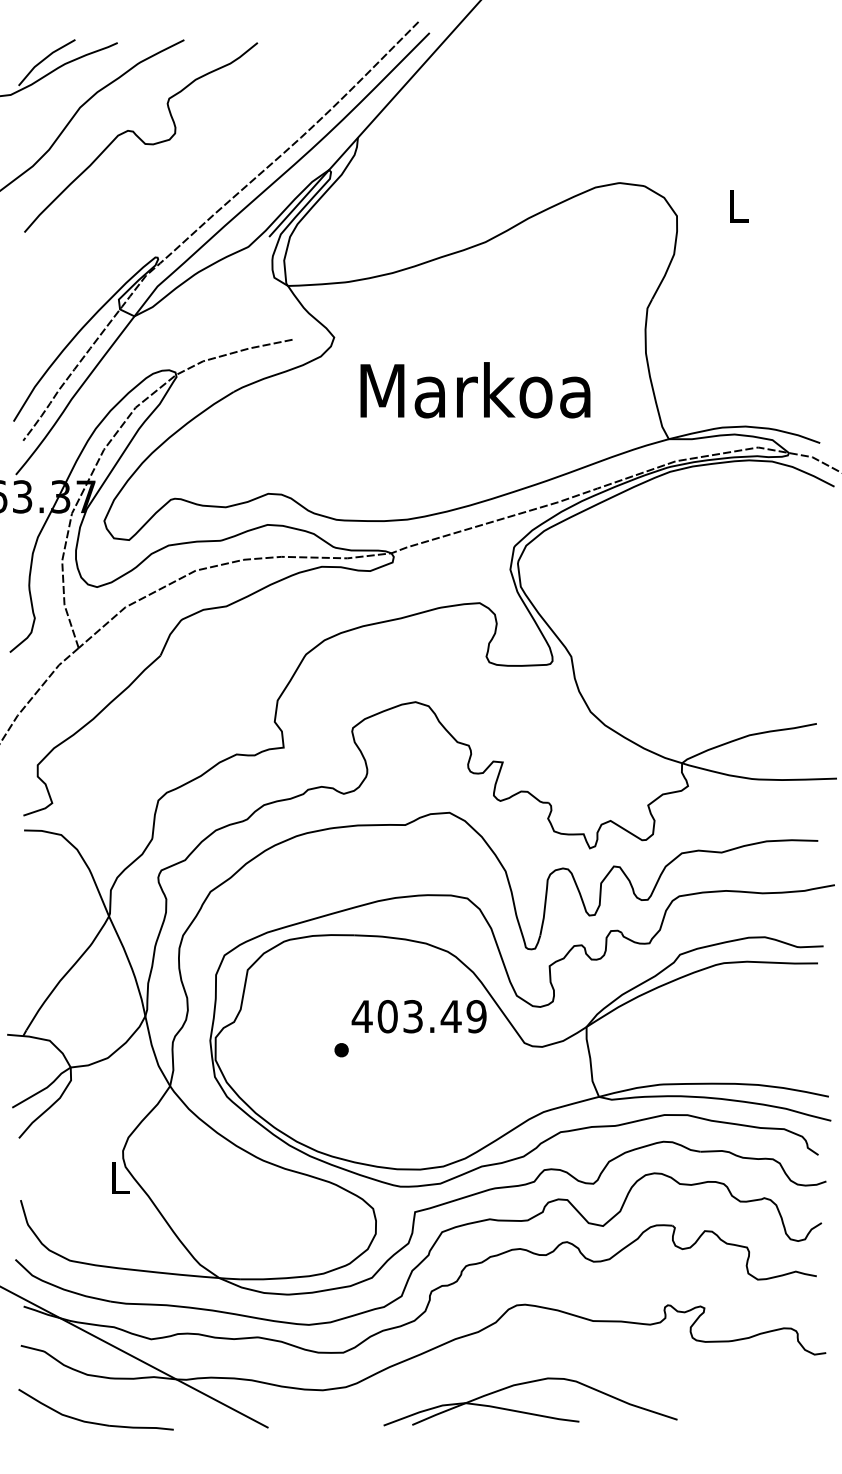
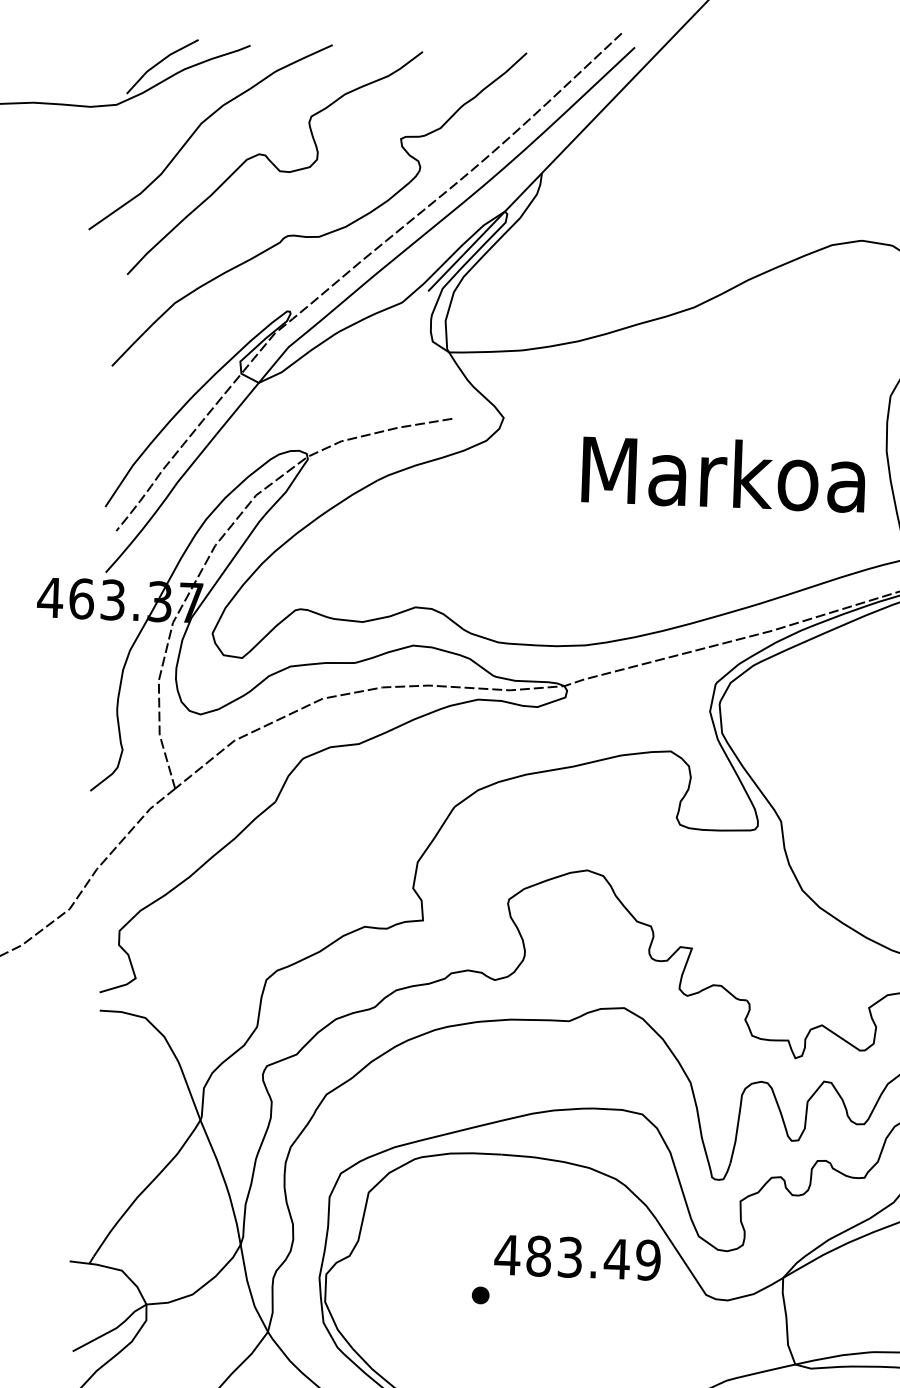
part: (184, 192) -> (325, 232), added
text: (475, 390) -> (723, 474), moved
text: (387, 1016) -> (538, 1256), 403.49 -> 483.49

